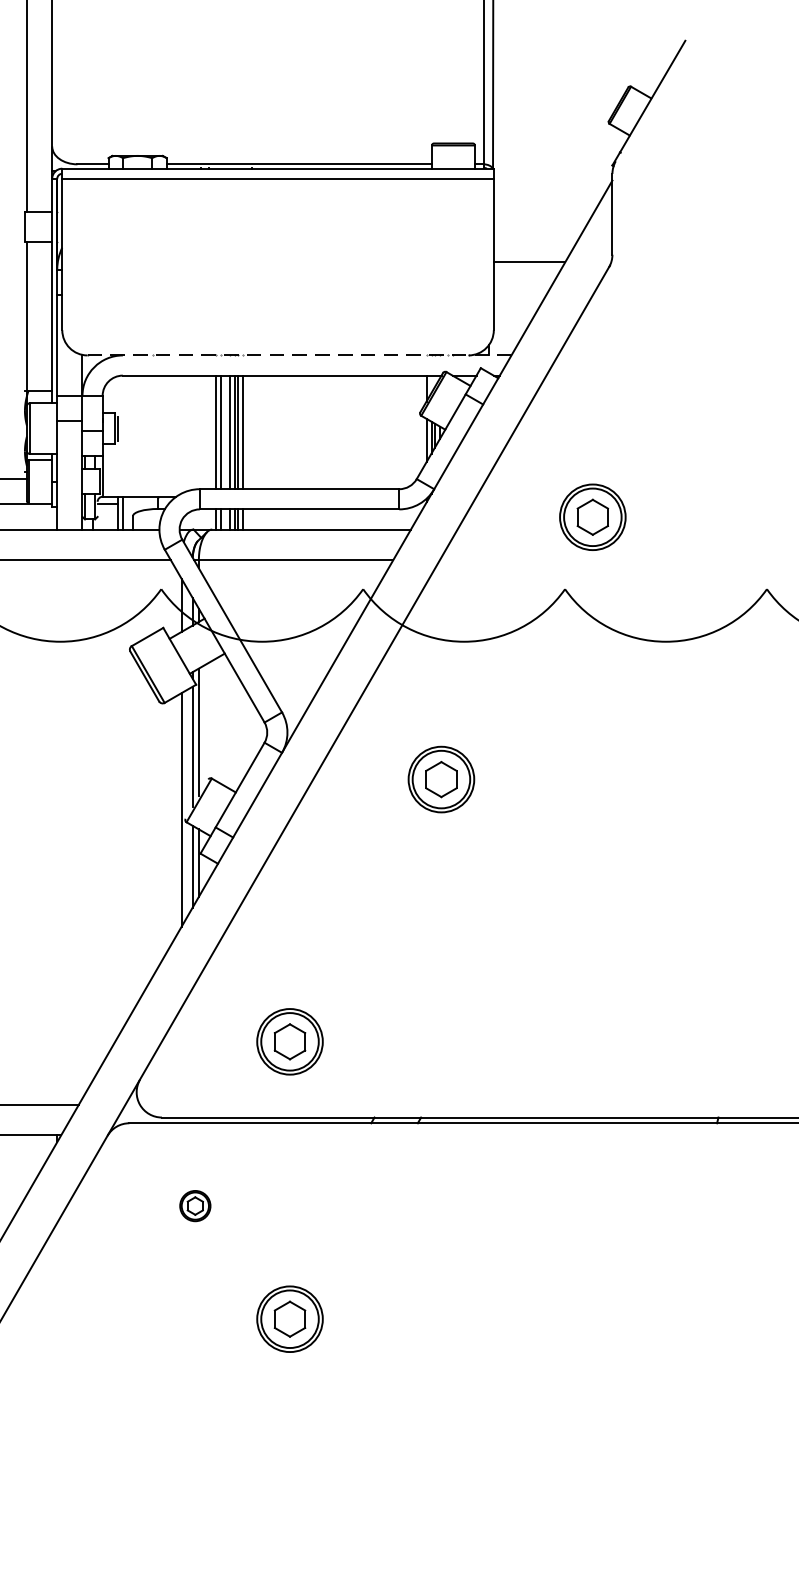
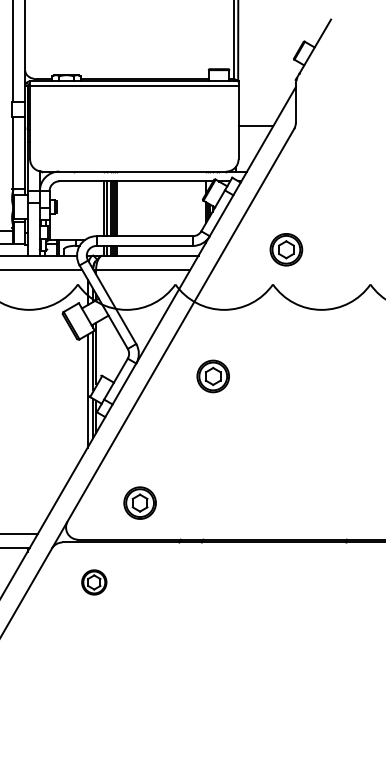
line: (301, 355) -> (145, 171), dashed -> solid
part: (195, 1206) -> (94, 582), size x1.67
part: (288, 1317) -> (139, 636), removed

